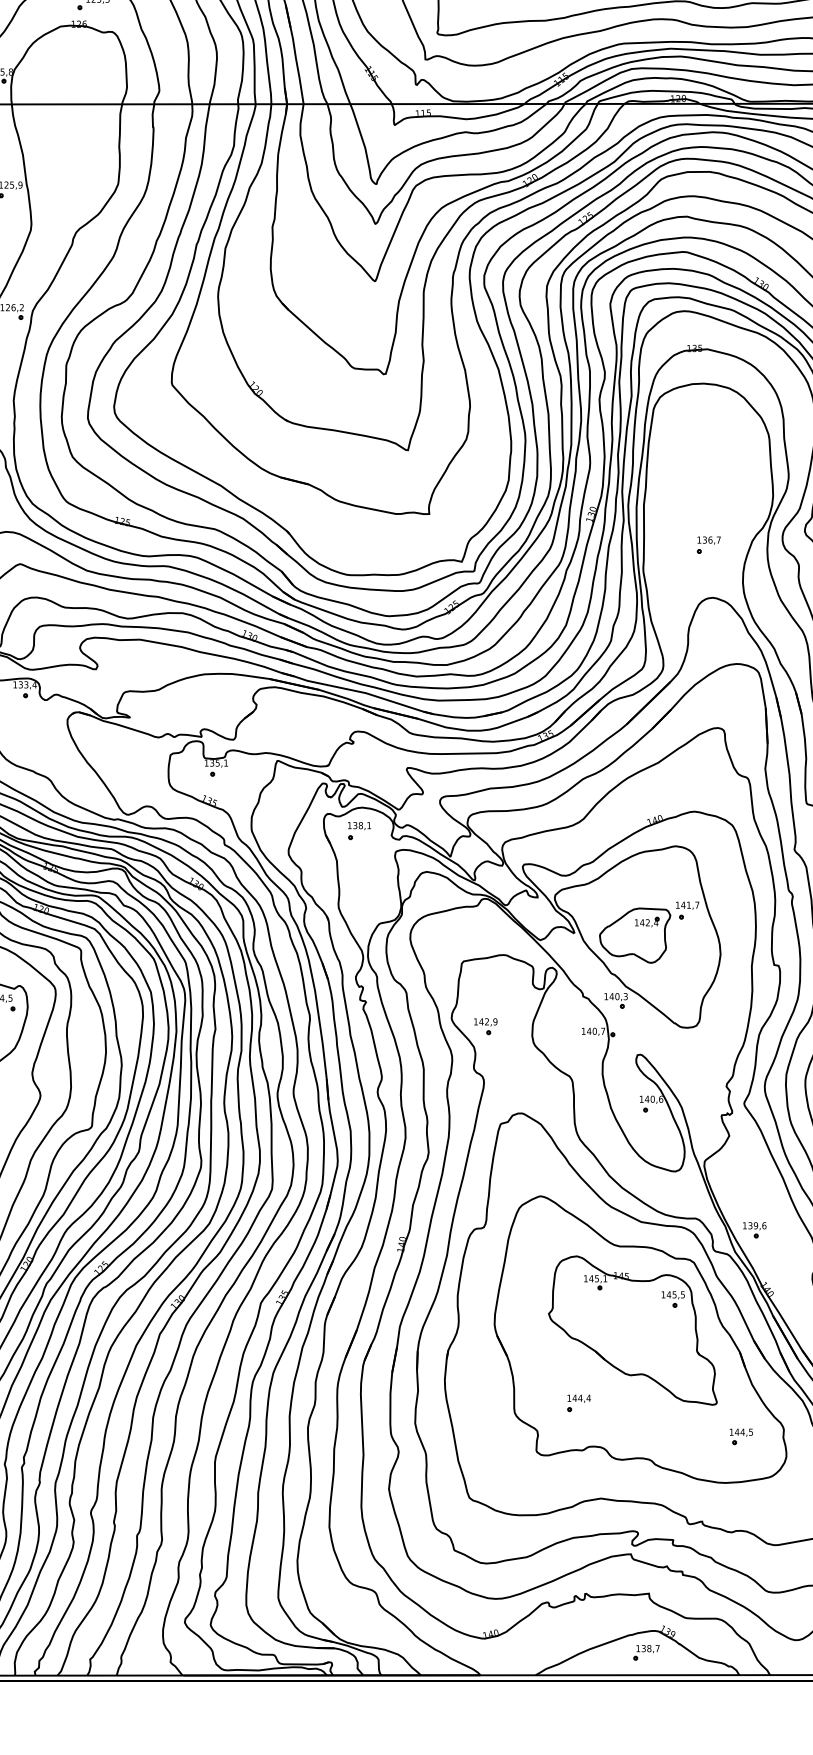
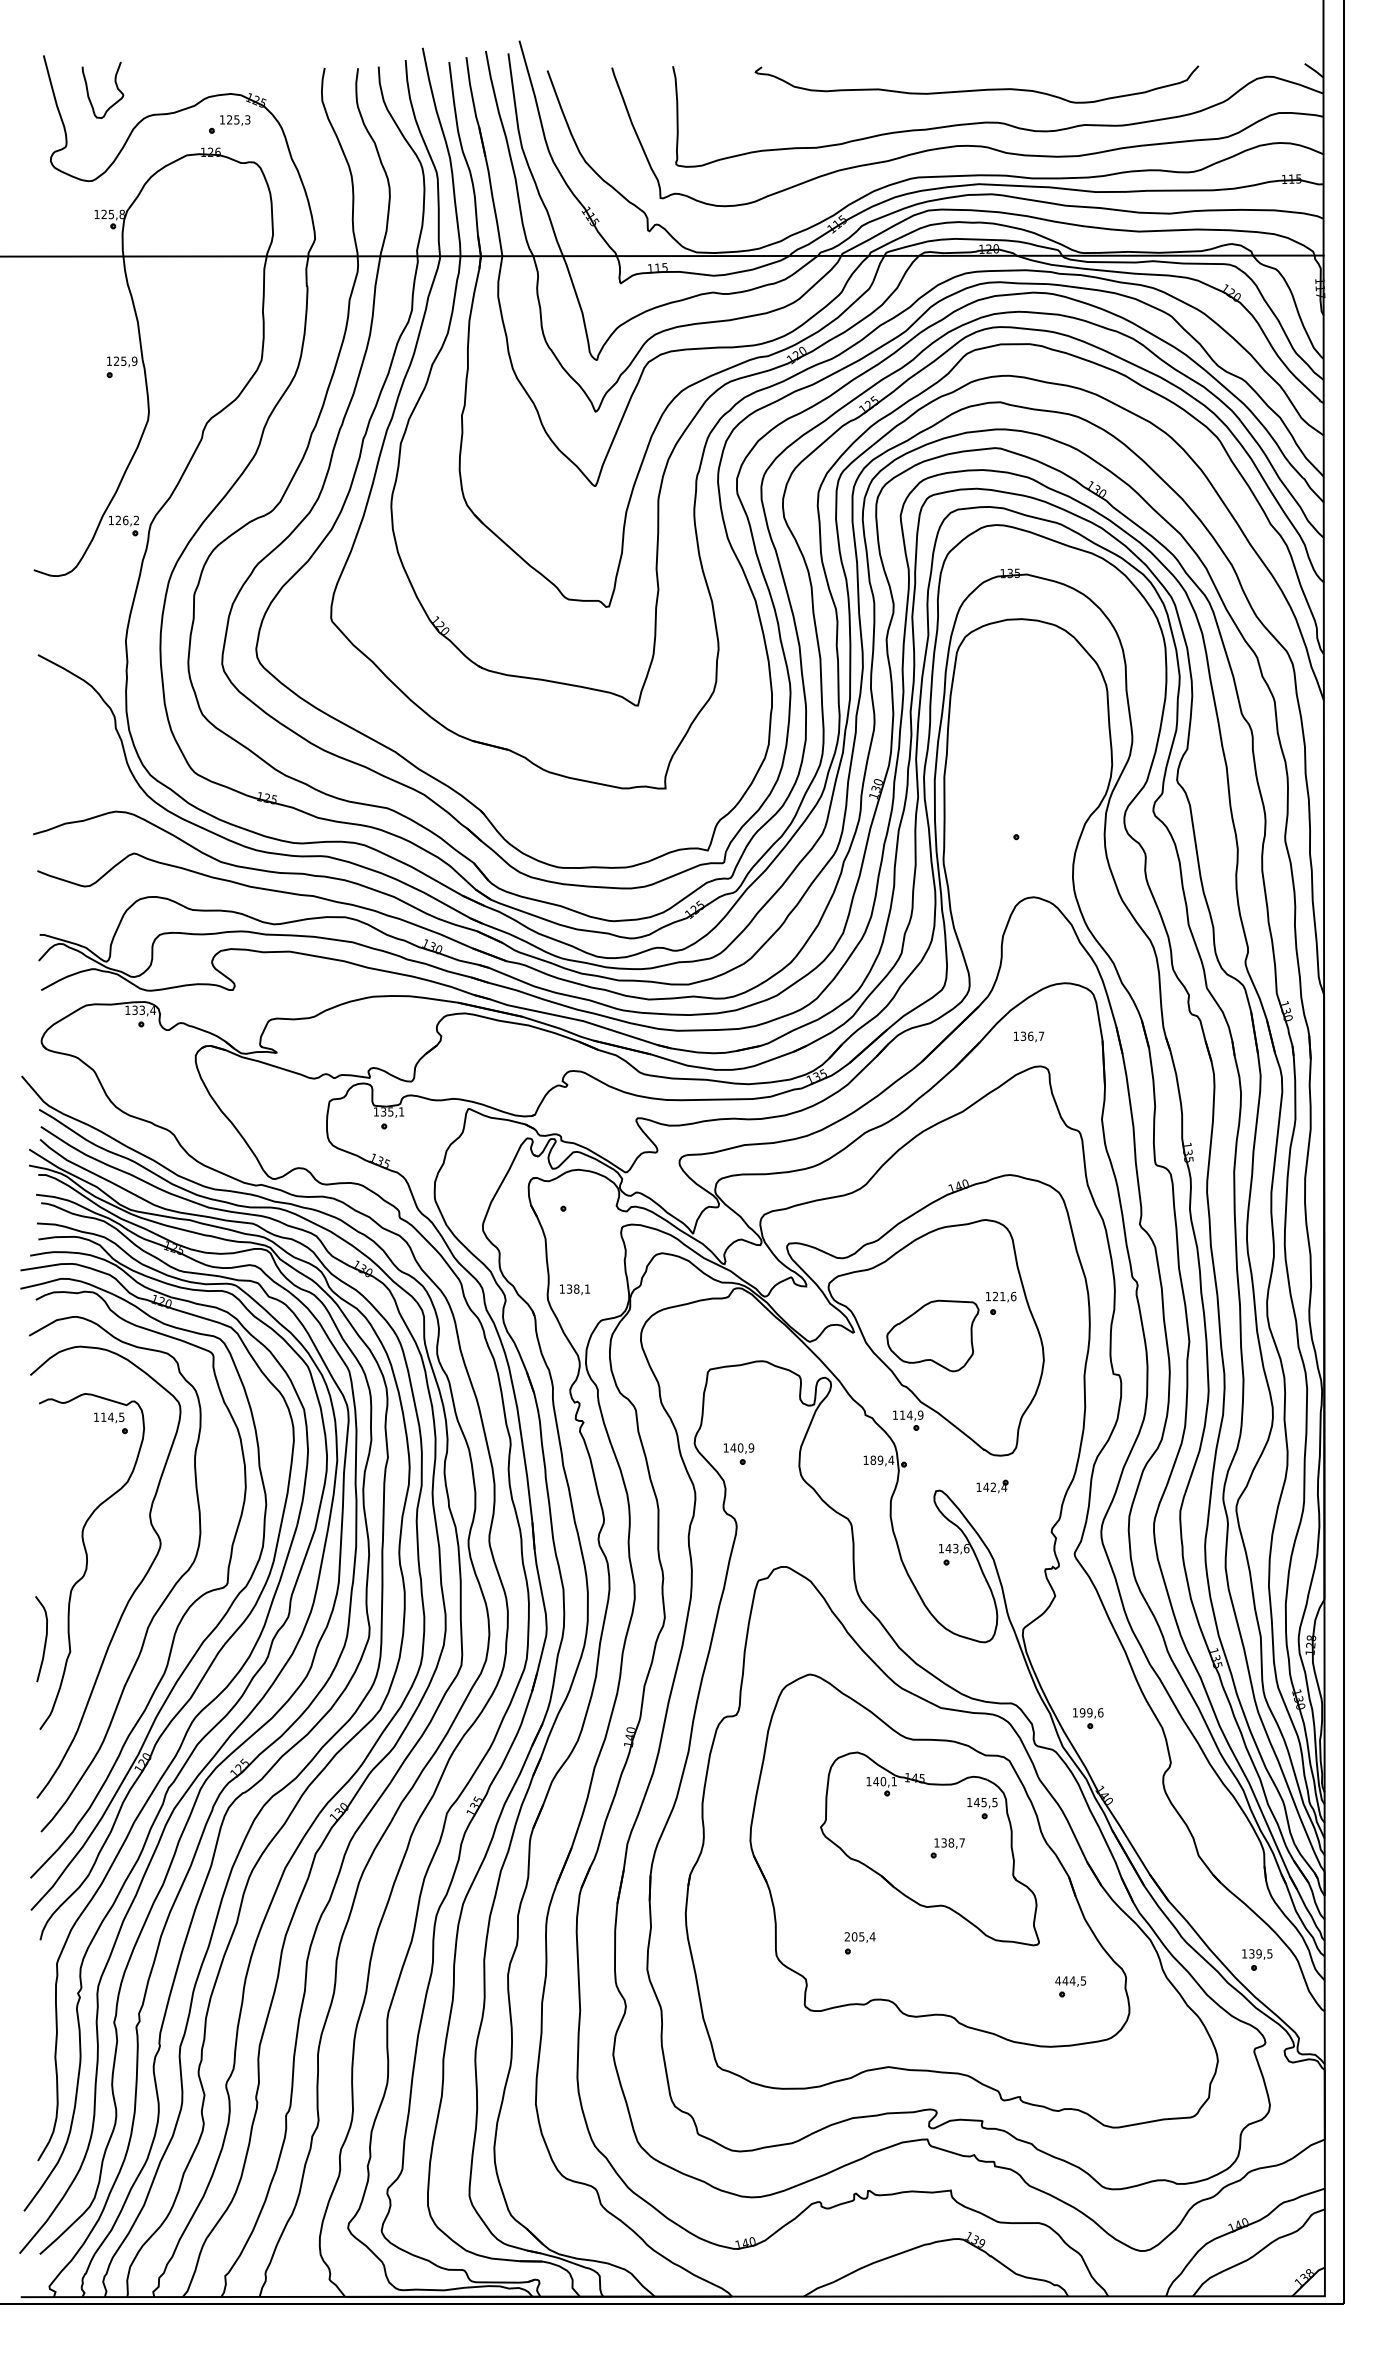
text: (709, 540) -> (1029, 1036), moved
text: (359, 825) -> (575, 1289), moved
text: (690, 905) -> (1004, 1296), 141,7 -> 121,6
part: (647, 922) -> (992, 1486), moved
text: (618, 996) -> (911, 1414), 140,3 -> 114,9
text: (486, 1021) -> (740, 1447), 142,9 -> 140,9
text: (596, 1030) -> (882, 1459), 140,7 -> 189,4
text: (652, 1099) -> (955, 1548), 140,6 -> 143,6
text: (750, 1225) -> (1082, 1712), 139,6 -> 199,6
text: (597, 1278) -> (883, 1781), 145,1 -> 140,1
text: (574, 1398) -> (854, 1936), 144,4 -> 205,4
text: (731, 1431) -> (1058, 1980), 144,5 -> 444,5
part: (646, 1652) -> (947, 1848), moved

